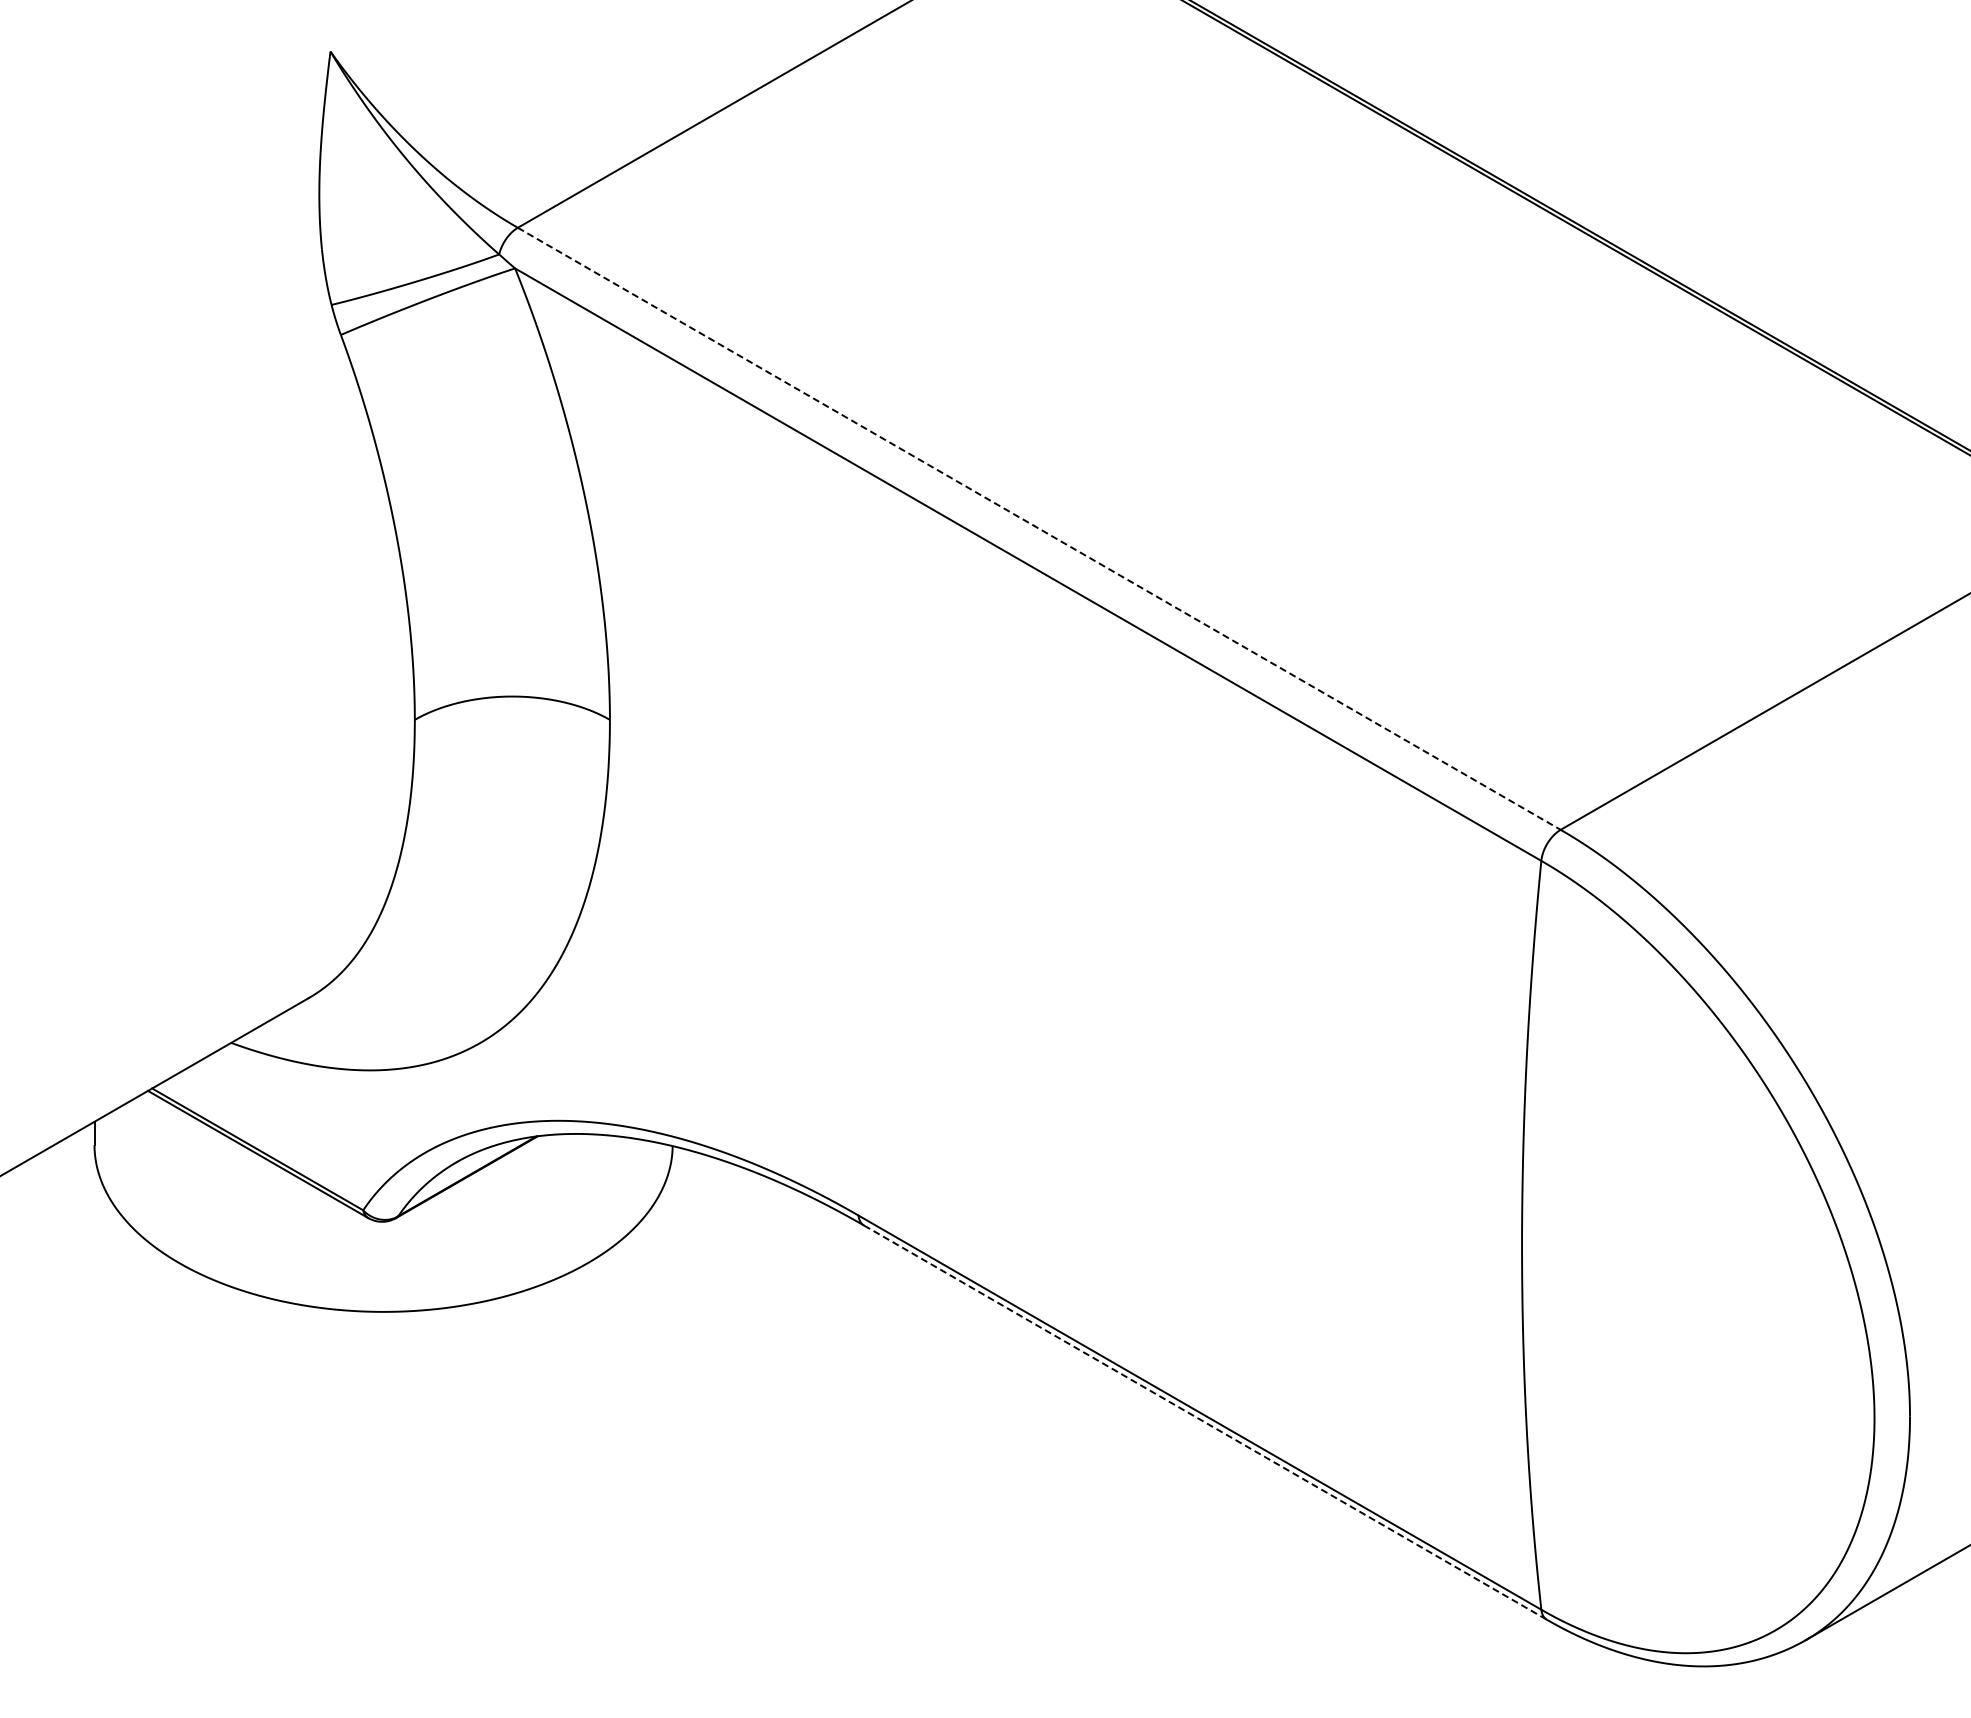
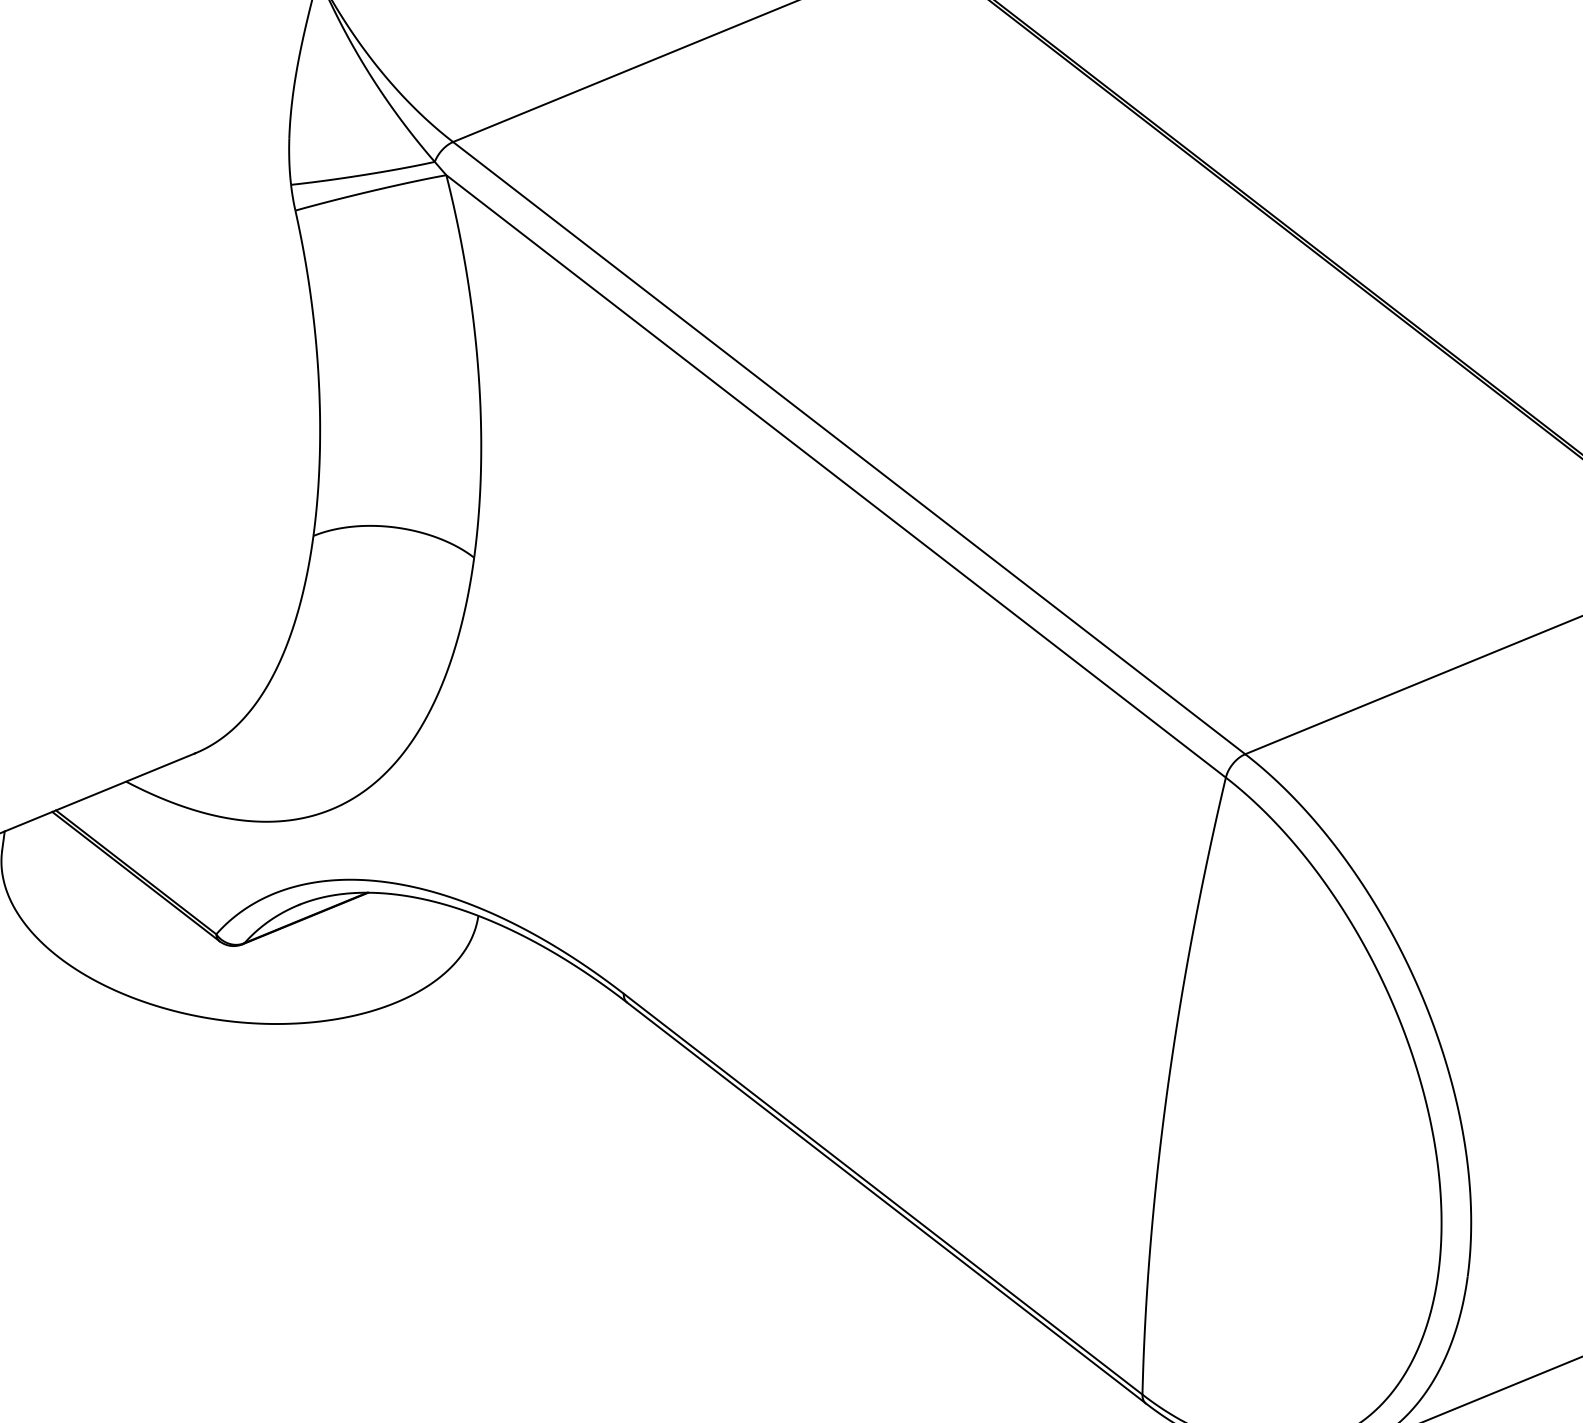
line: (1039, 529) -> (849, 448), dashed -> solid
line: (1205, 1422) -> (886, 1202), dashed -> solid

